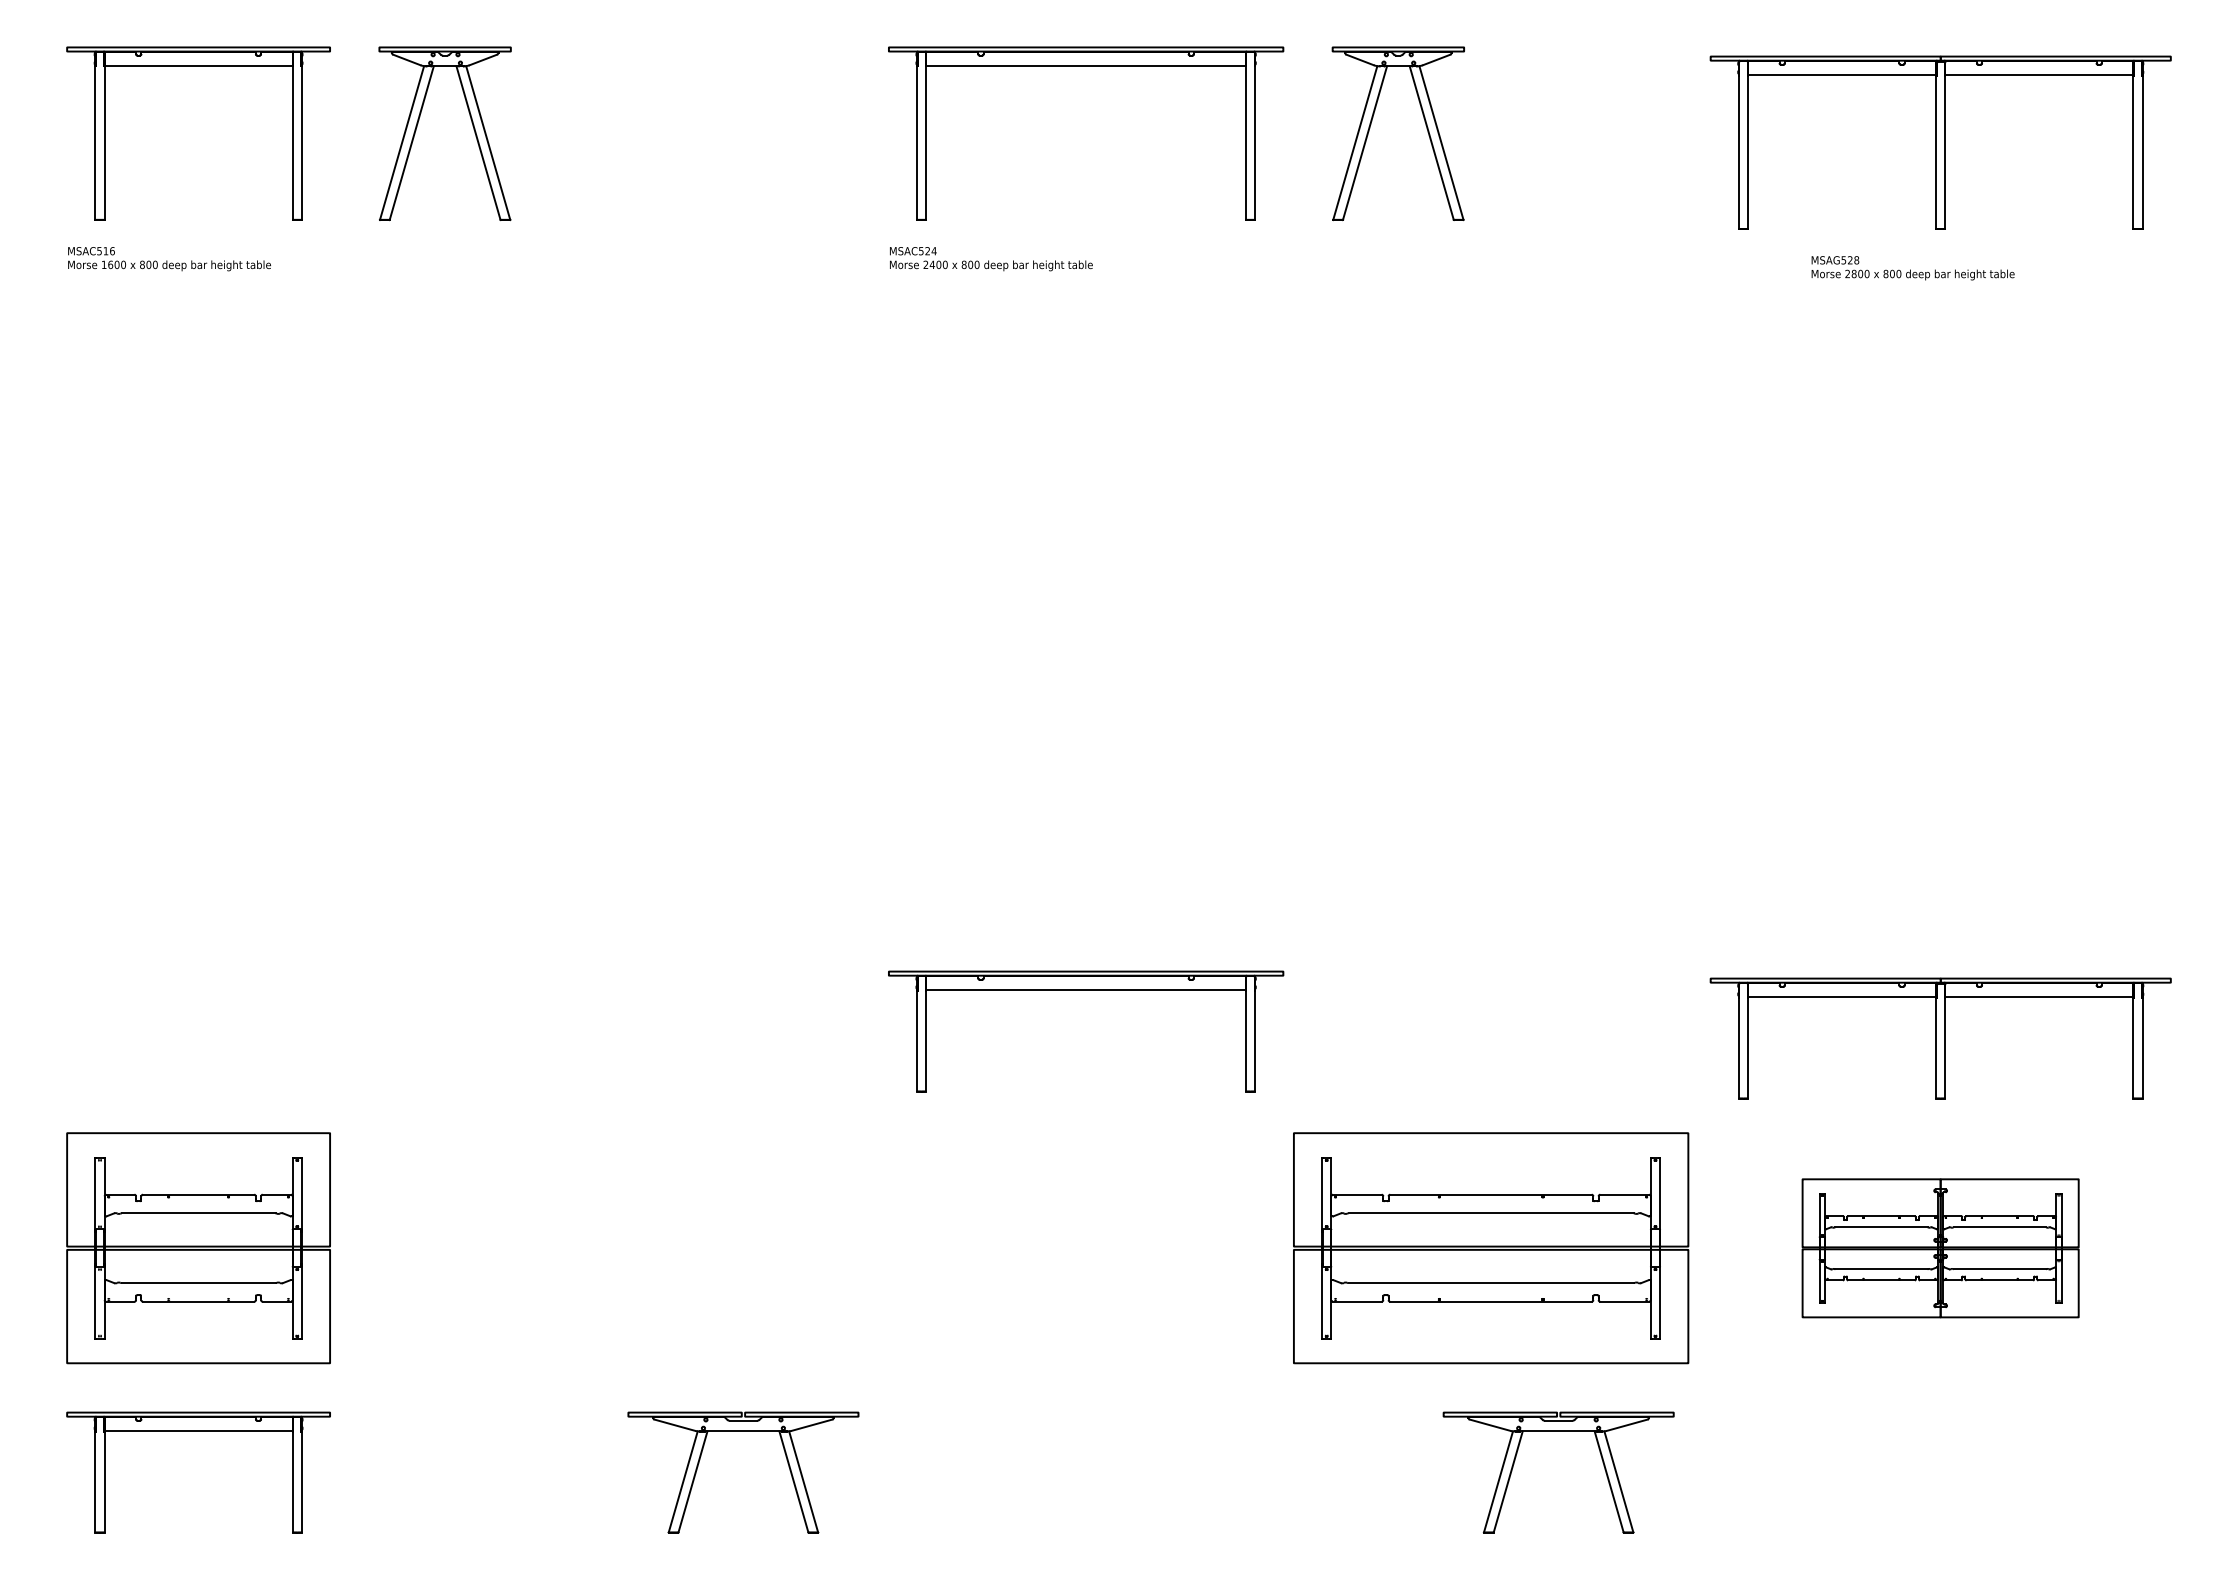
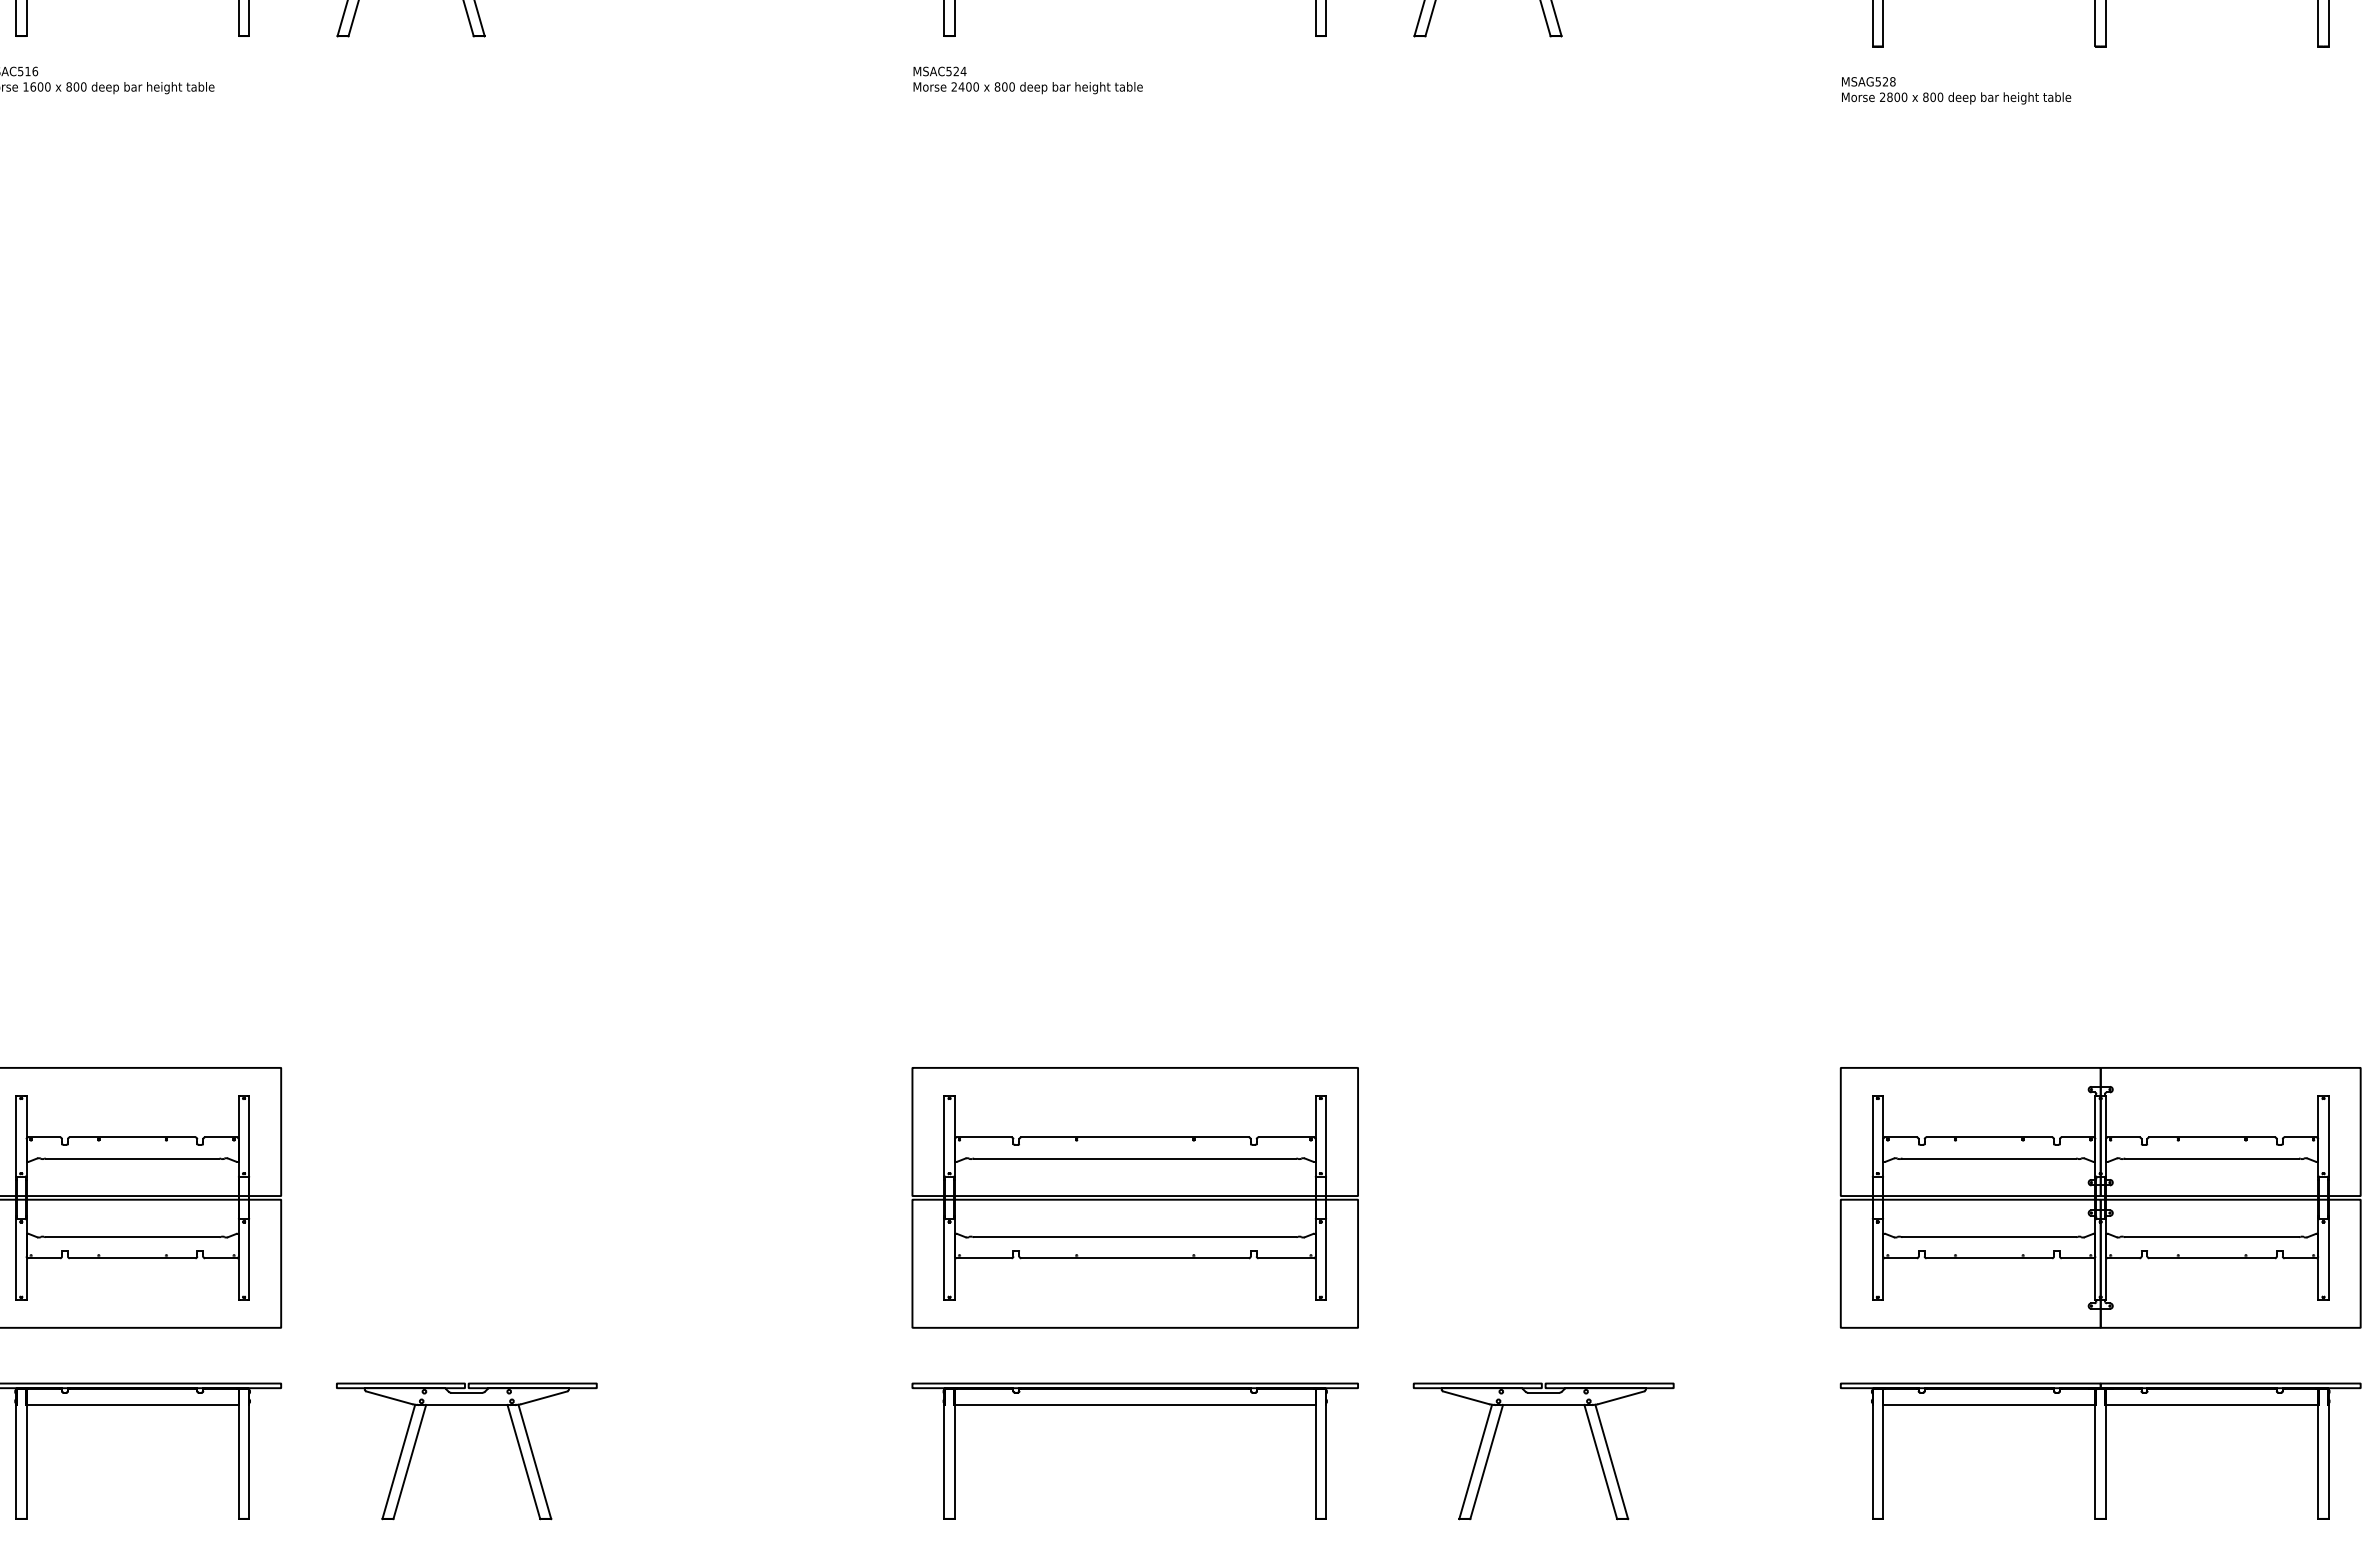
text: (1912, 268) -> (1955, 91), moved
part: (1086, 990) -> (1135, 1404), moved
part: (1940, 1038) -> (2100, 1451), moved
part: (1491, 1248) -> (1135, 1198), moved
part: (1940, 1248) -> (2100, 1198), size x1.67
part: (743, 1431) -> (466, 1404), moved
part: (1558, 1431) -> (1543, 1404), moved

